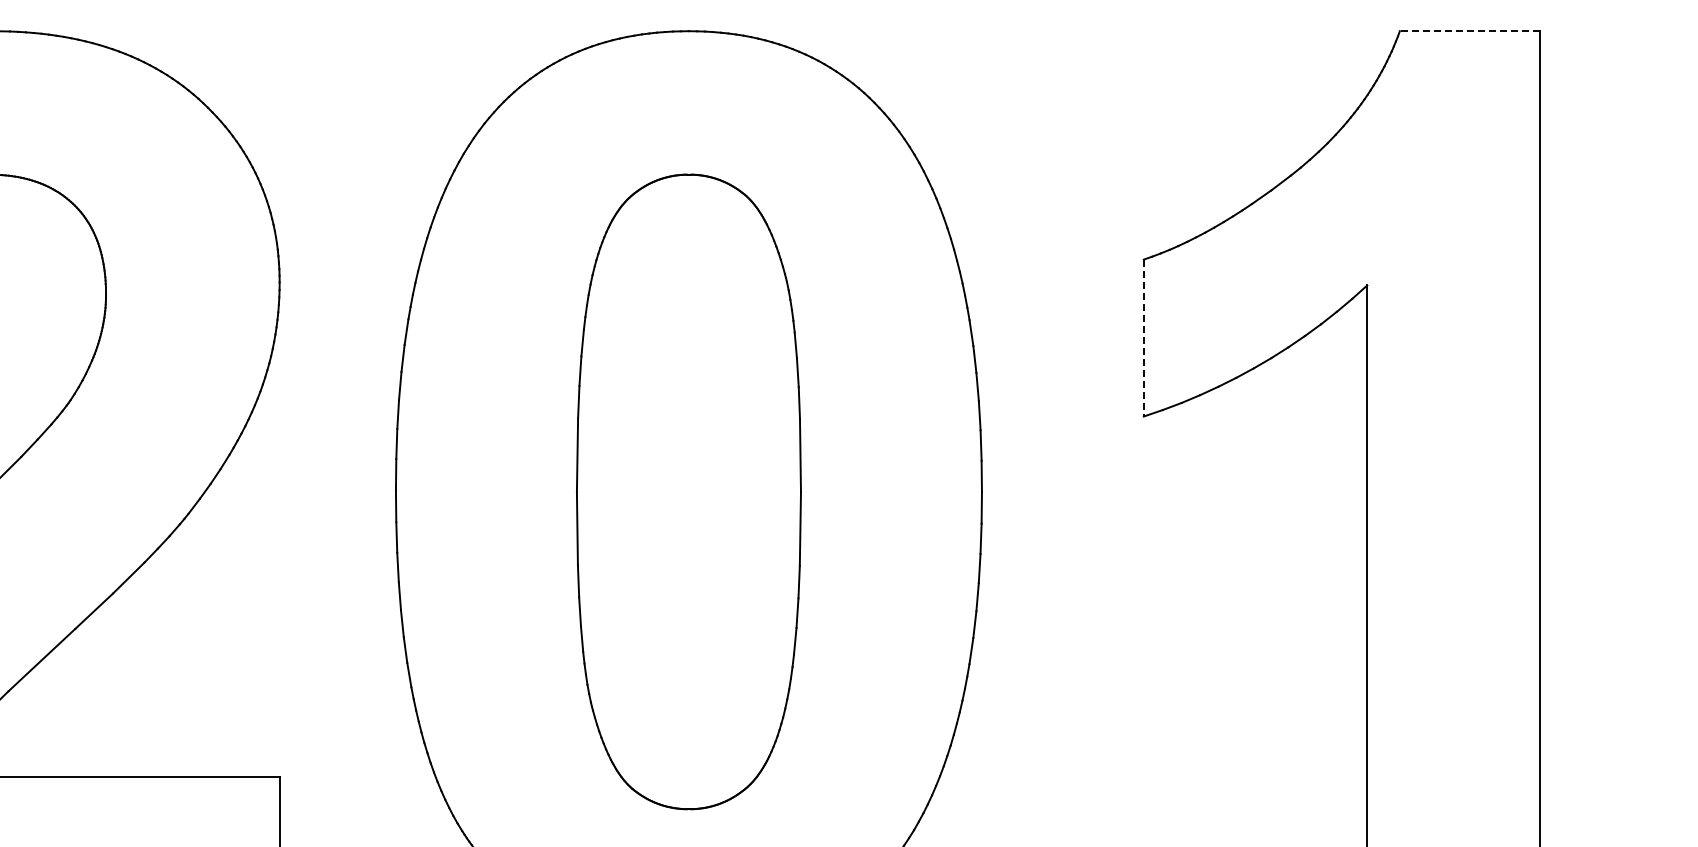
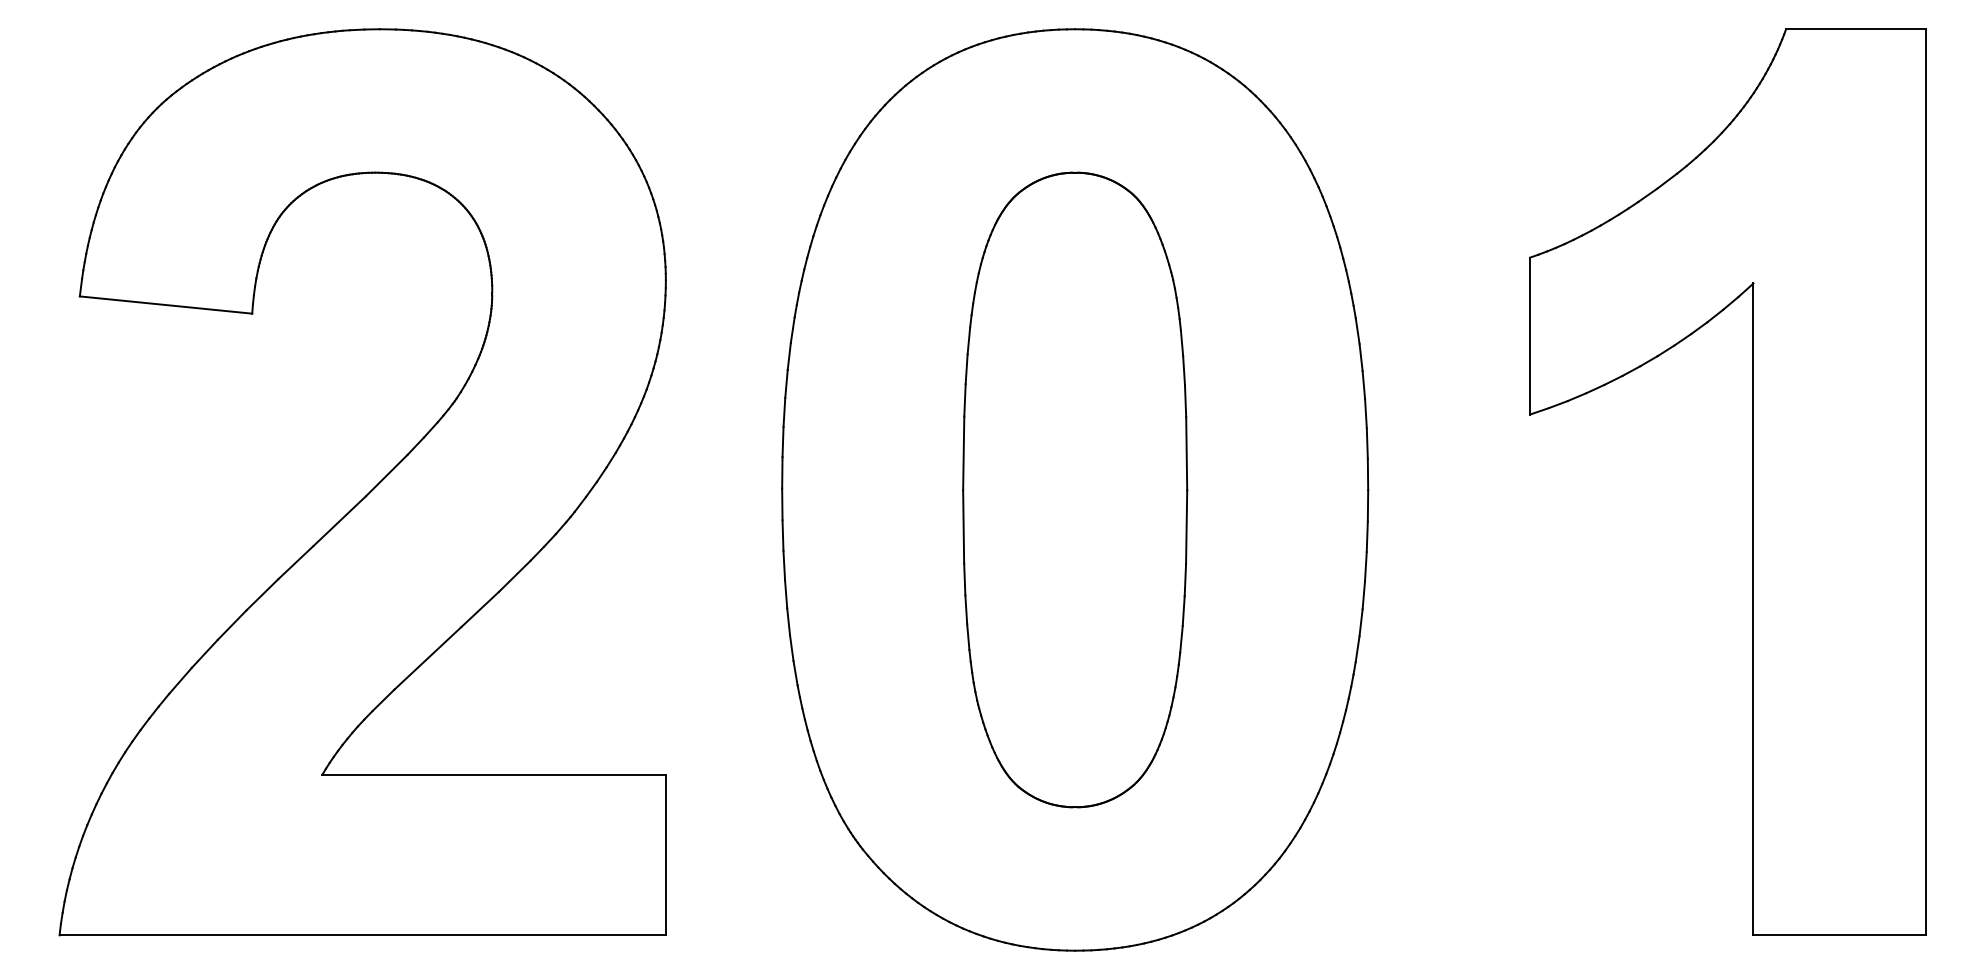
line: (1469, 31) -> (1855, 29), dashed -> solid
line: (1144, 338) -> (1530, 336), dashed -> solid

